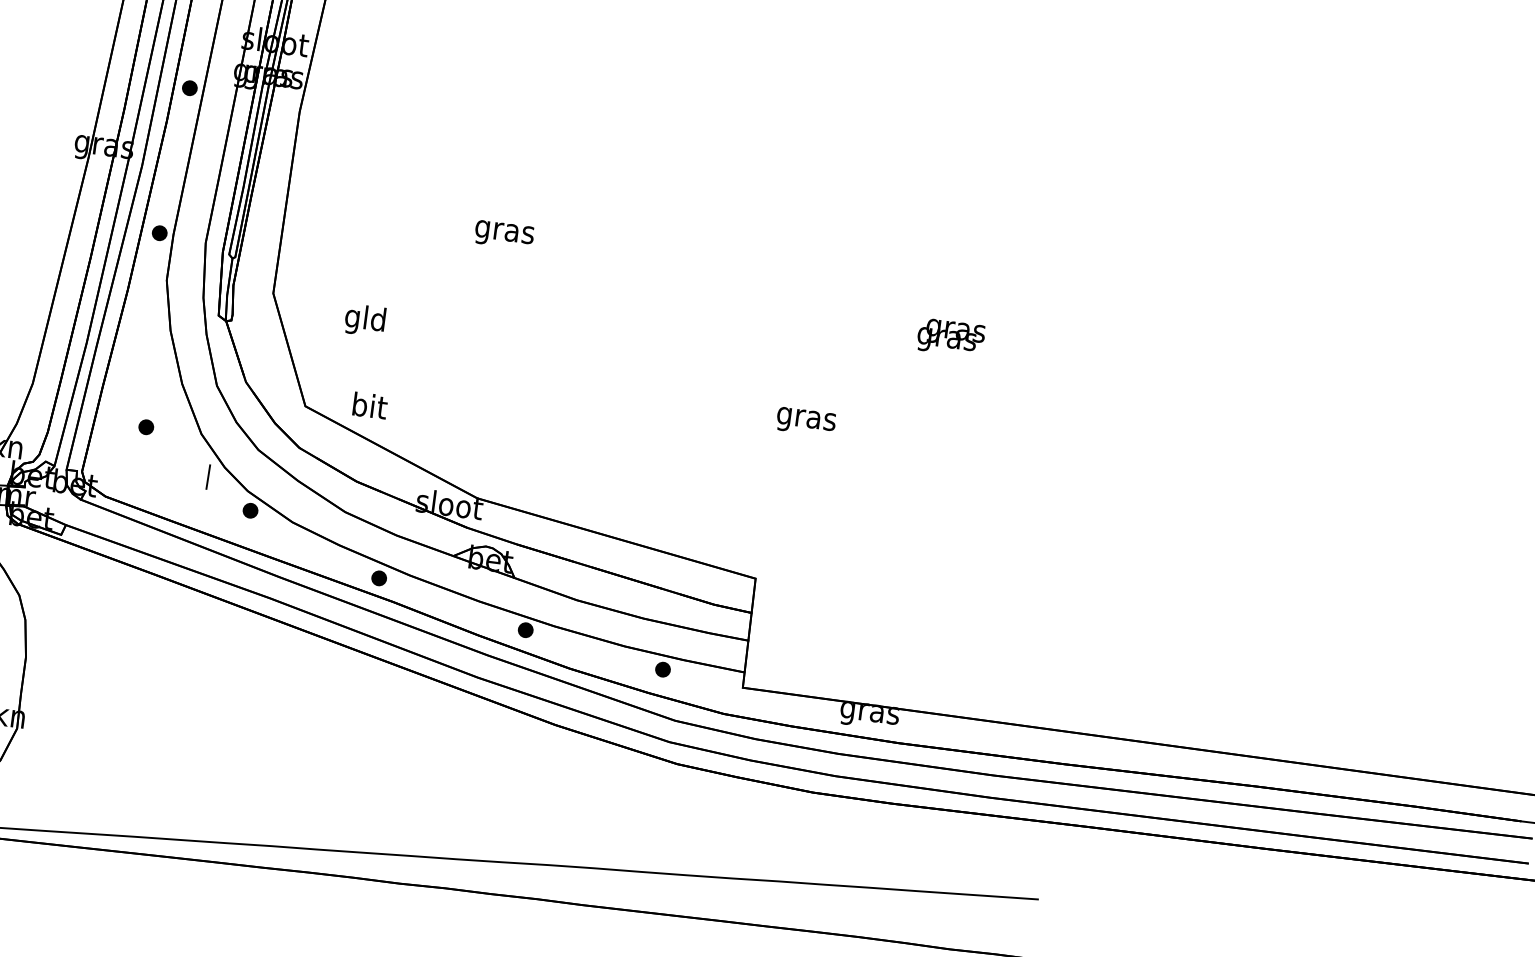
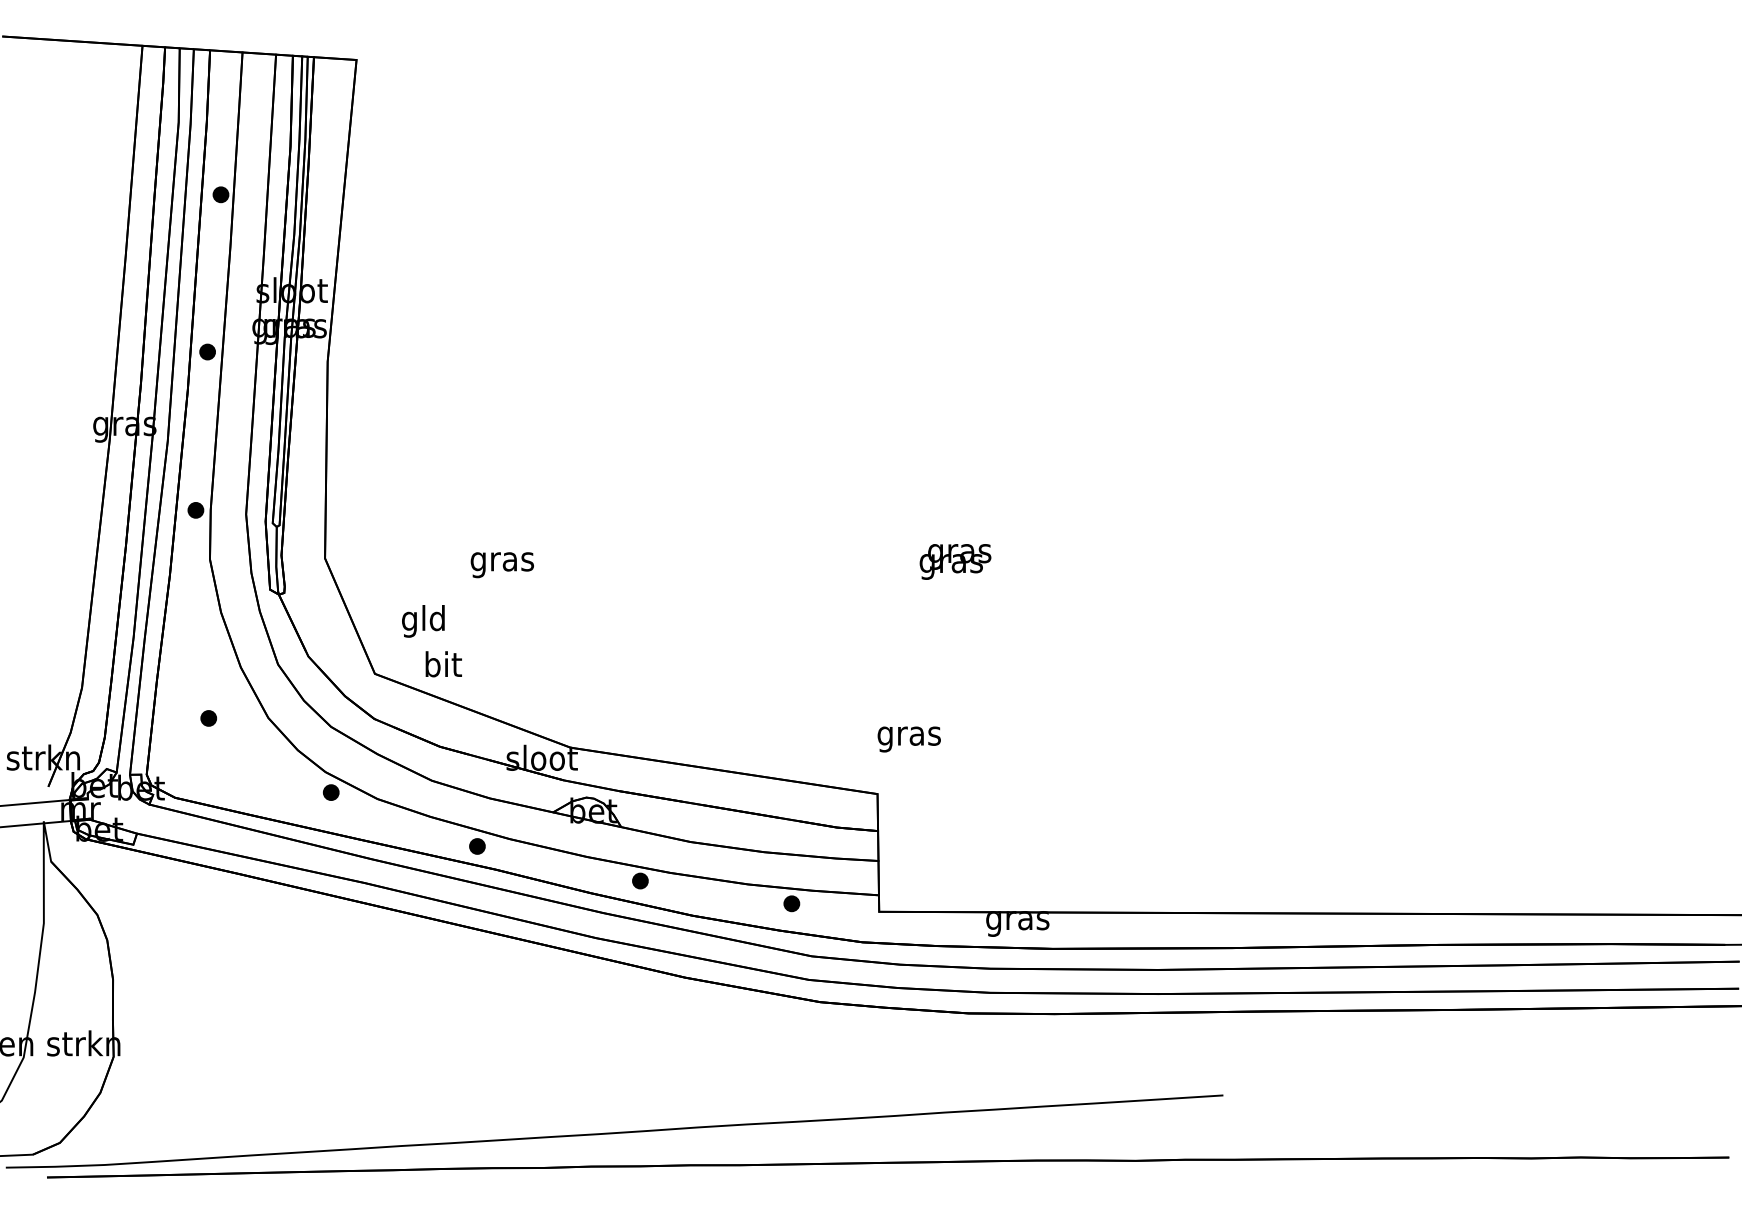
text: (503, 235) -> (501, 565), moved
text: (365, 320) -> (423, 621), moved
text: (951, 337) -> (955, 561), moved
text: (805, 421) -> (908, 739), moved
line: (208, 476) -> (281, 762), removed

